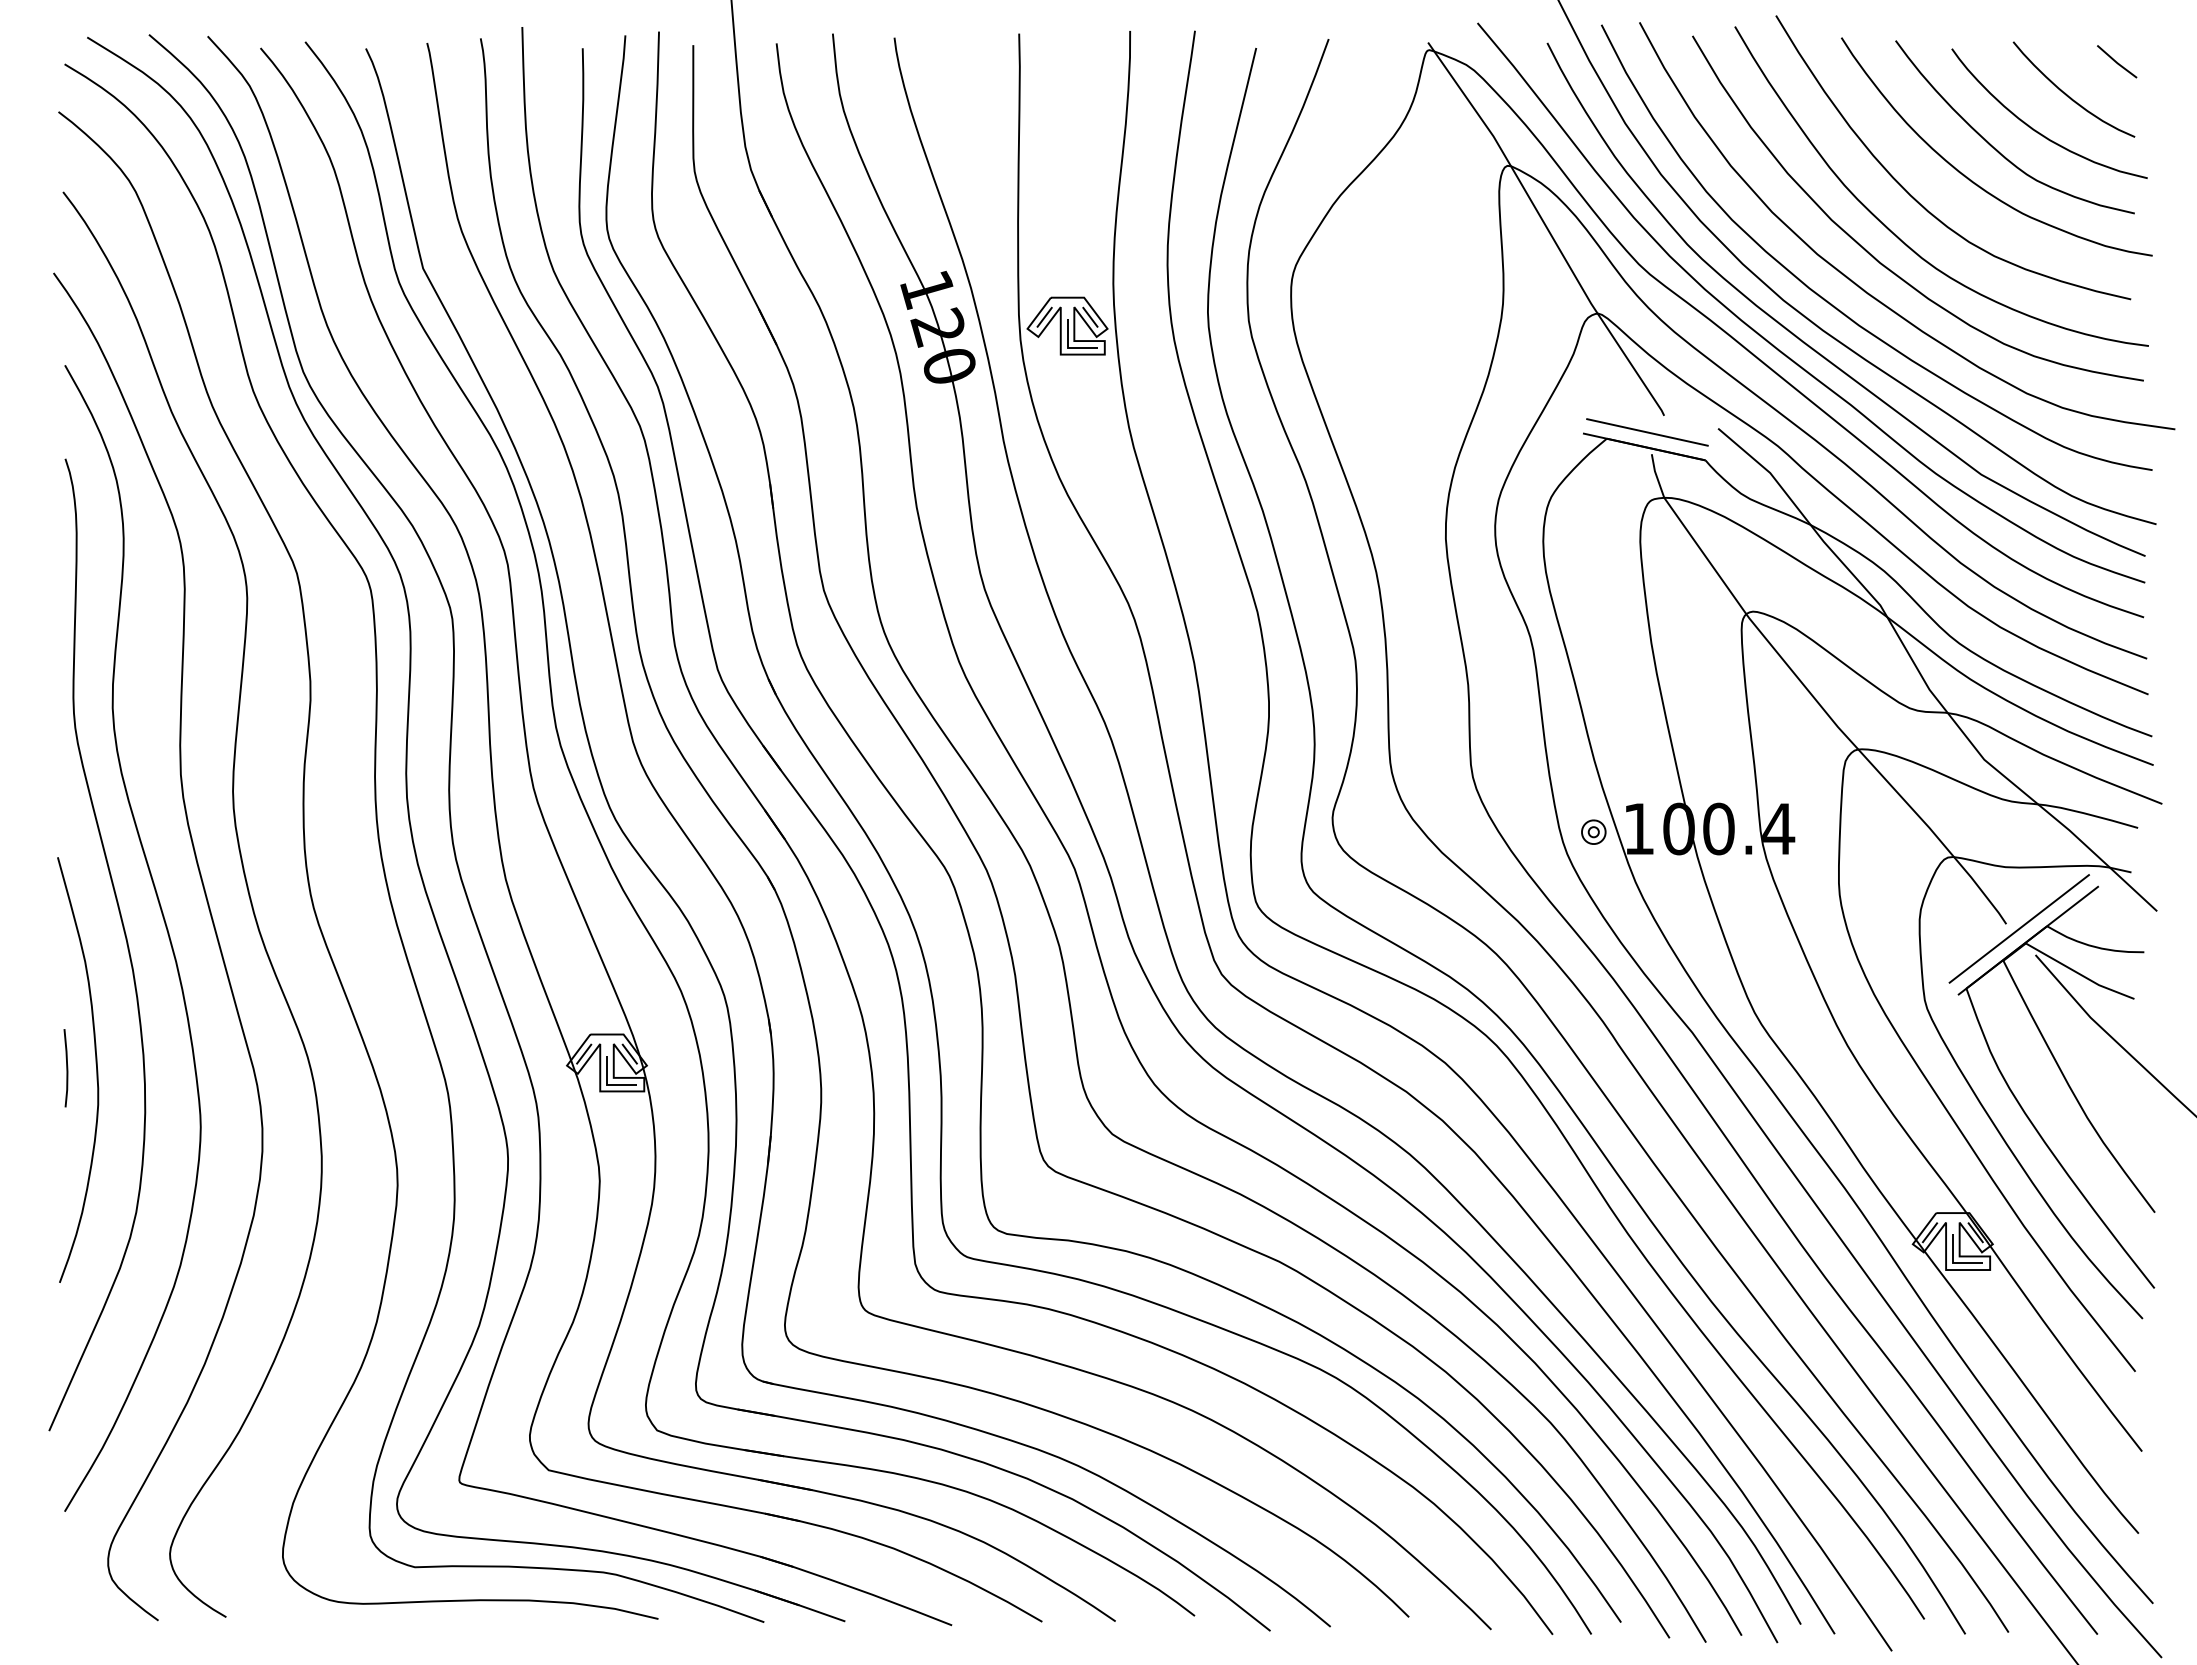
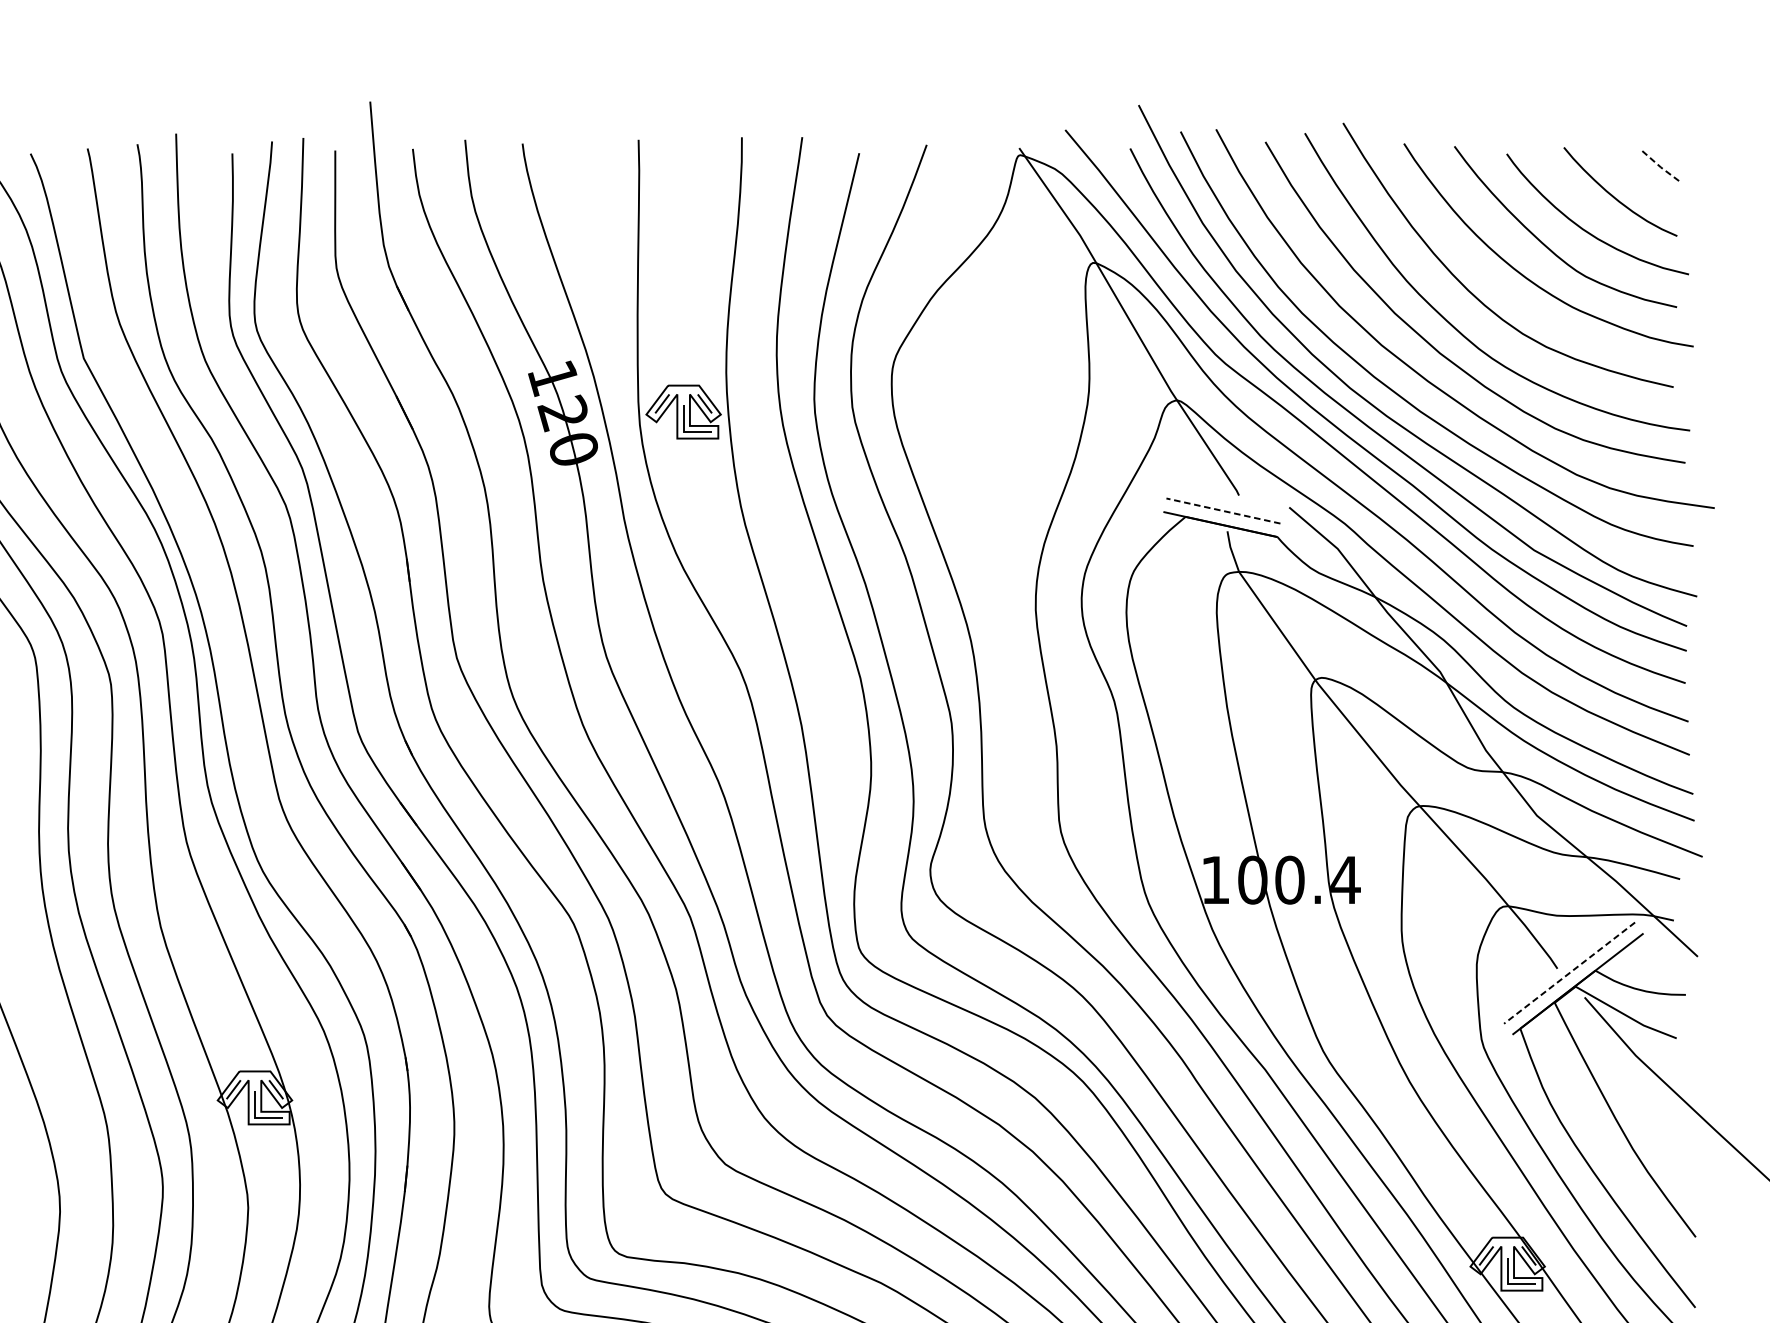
line: (2116, 62) -> (1660, 166), solid -> dashed
line: (1647, 432) -> (1223, 511), solid -> dashed
part: (1593, 831) -> (1173, 882), removed
line: (2019, 928) -> (1569, 972), solid -> dashed

